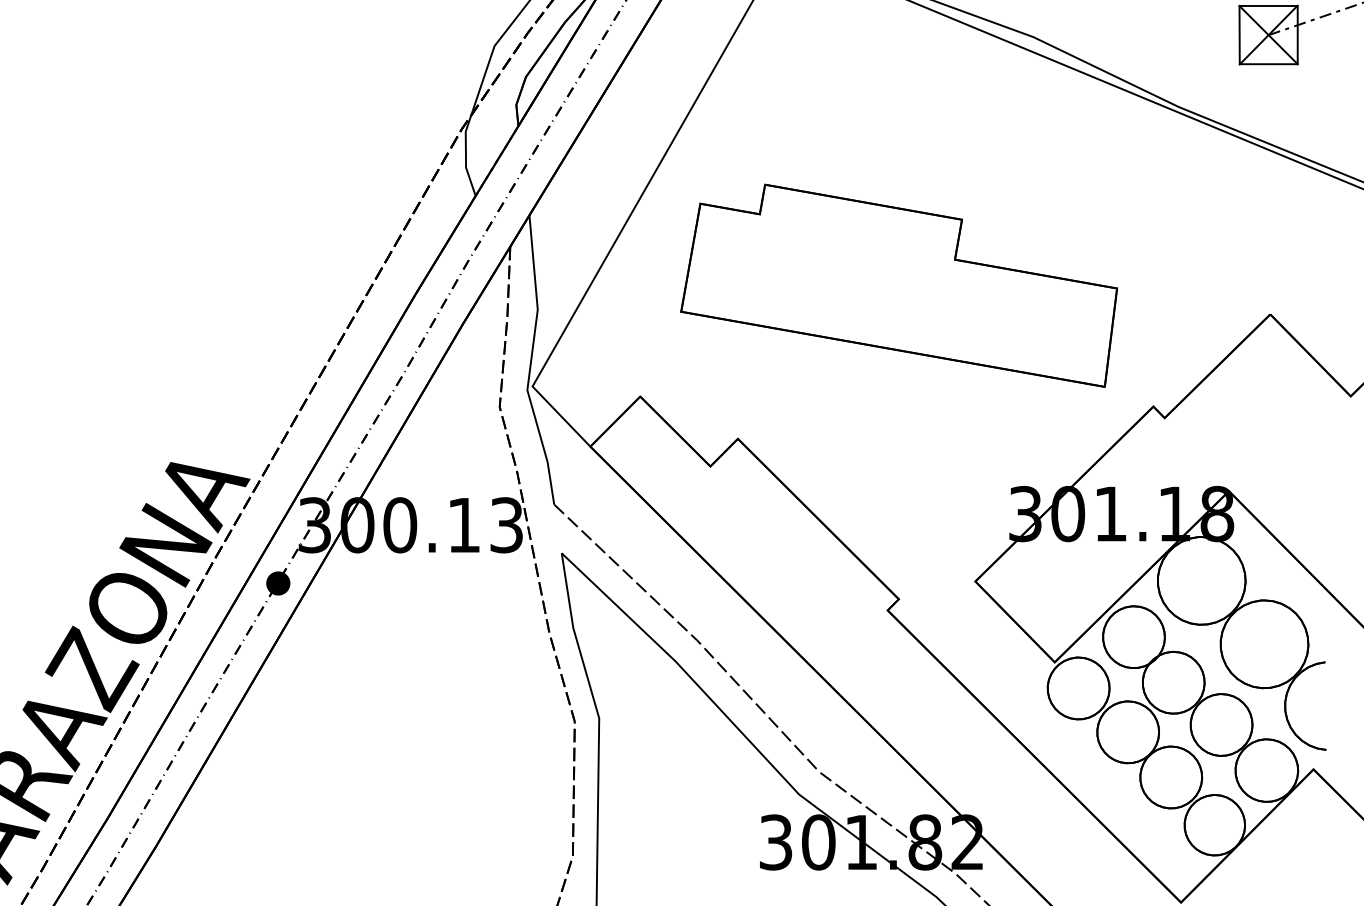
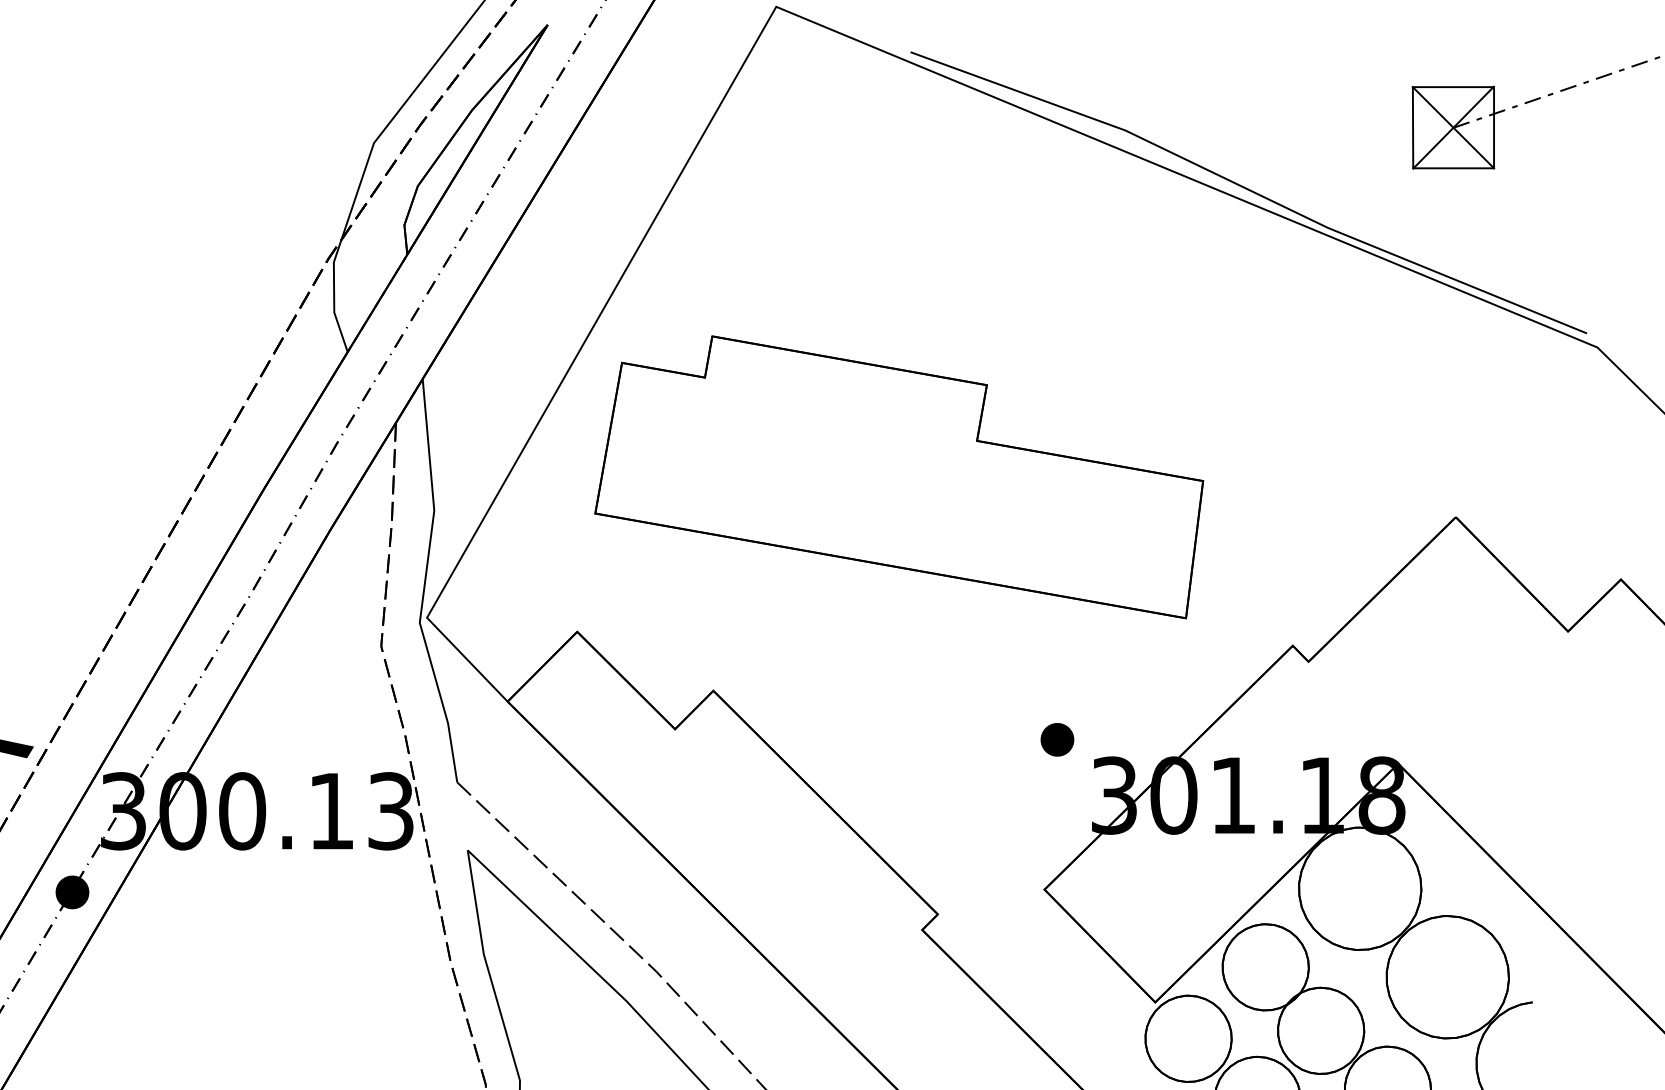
part: (899, 285) -> (899, 476), moved
part: (984, 474) -> (1057, 740), added

